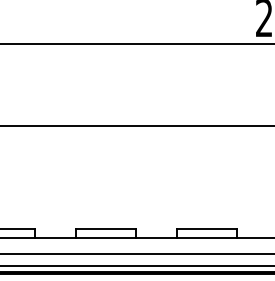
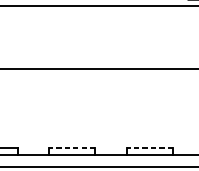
line: (105, 229) -> (72, 148), solid -> dashed
line: (206, 229) -> (149, 148), solid -> dashed

